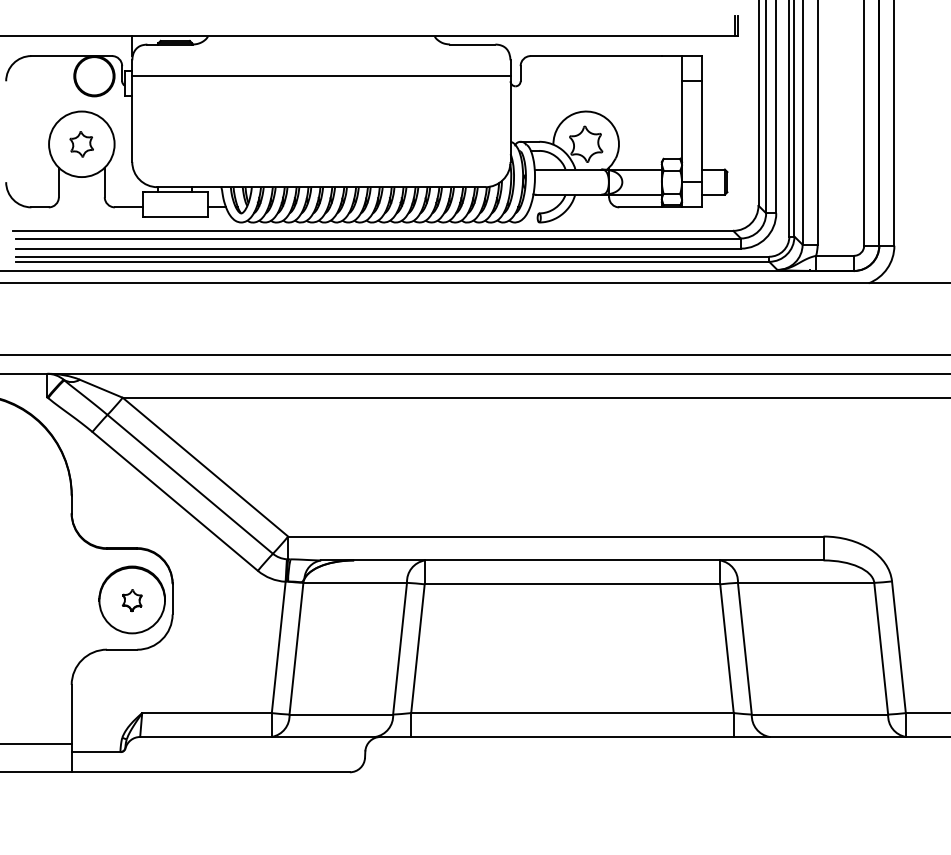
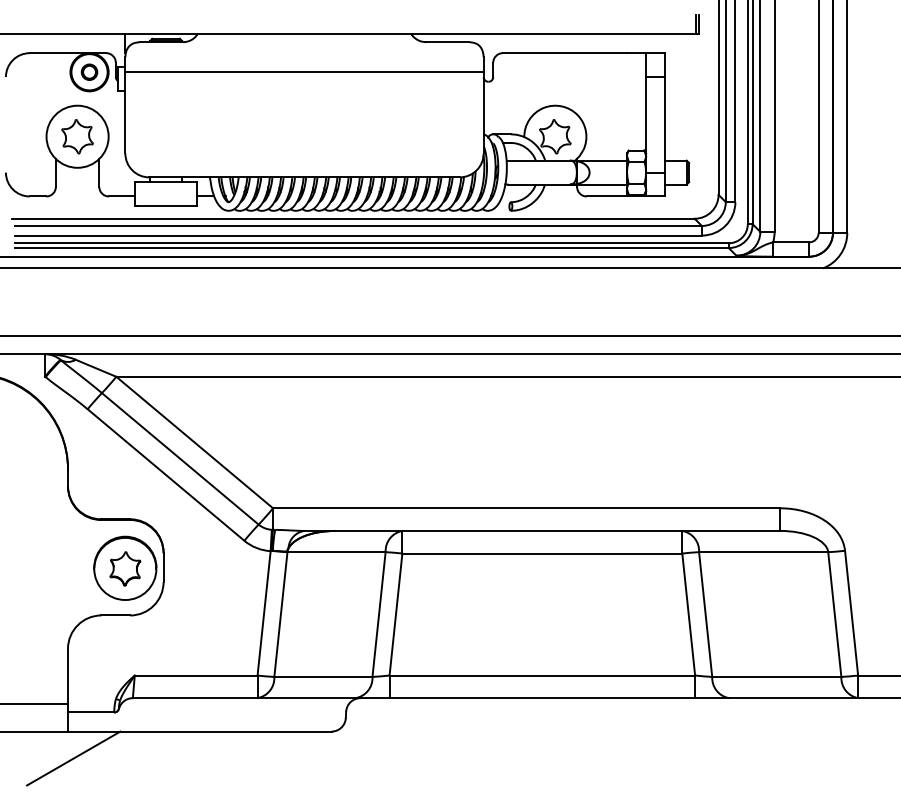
part: (94, 75) -> (89, 71), added
part: (81, 144) -> (77, 136), size x1.43
part: (132, 600) -> (125, 568), size x1.67
line: (77, 800) -> (73, 758), added

